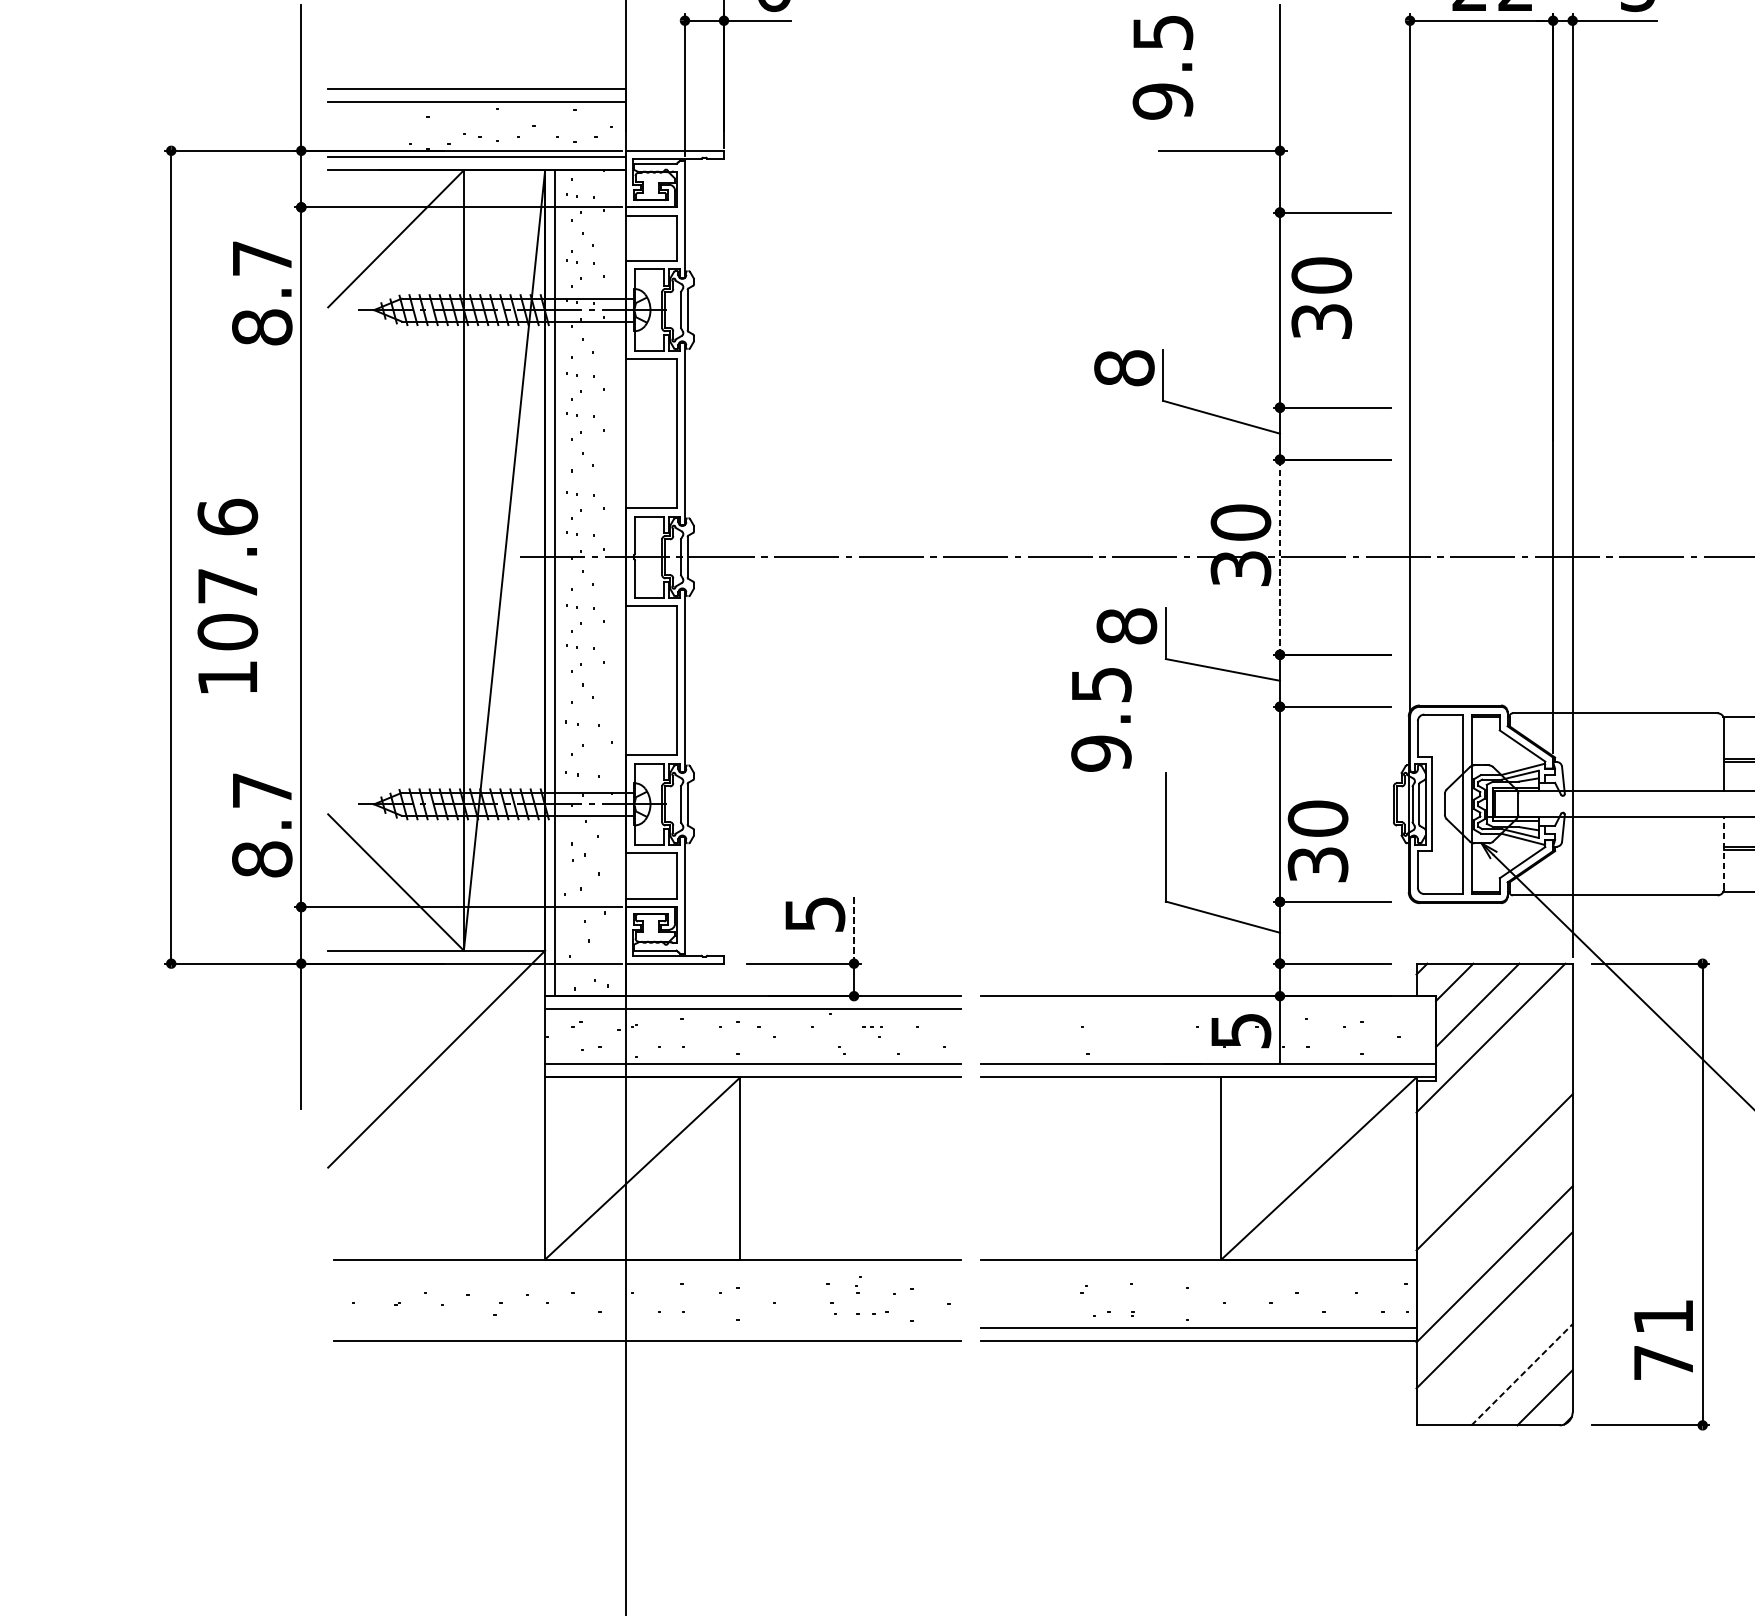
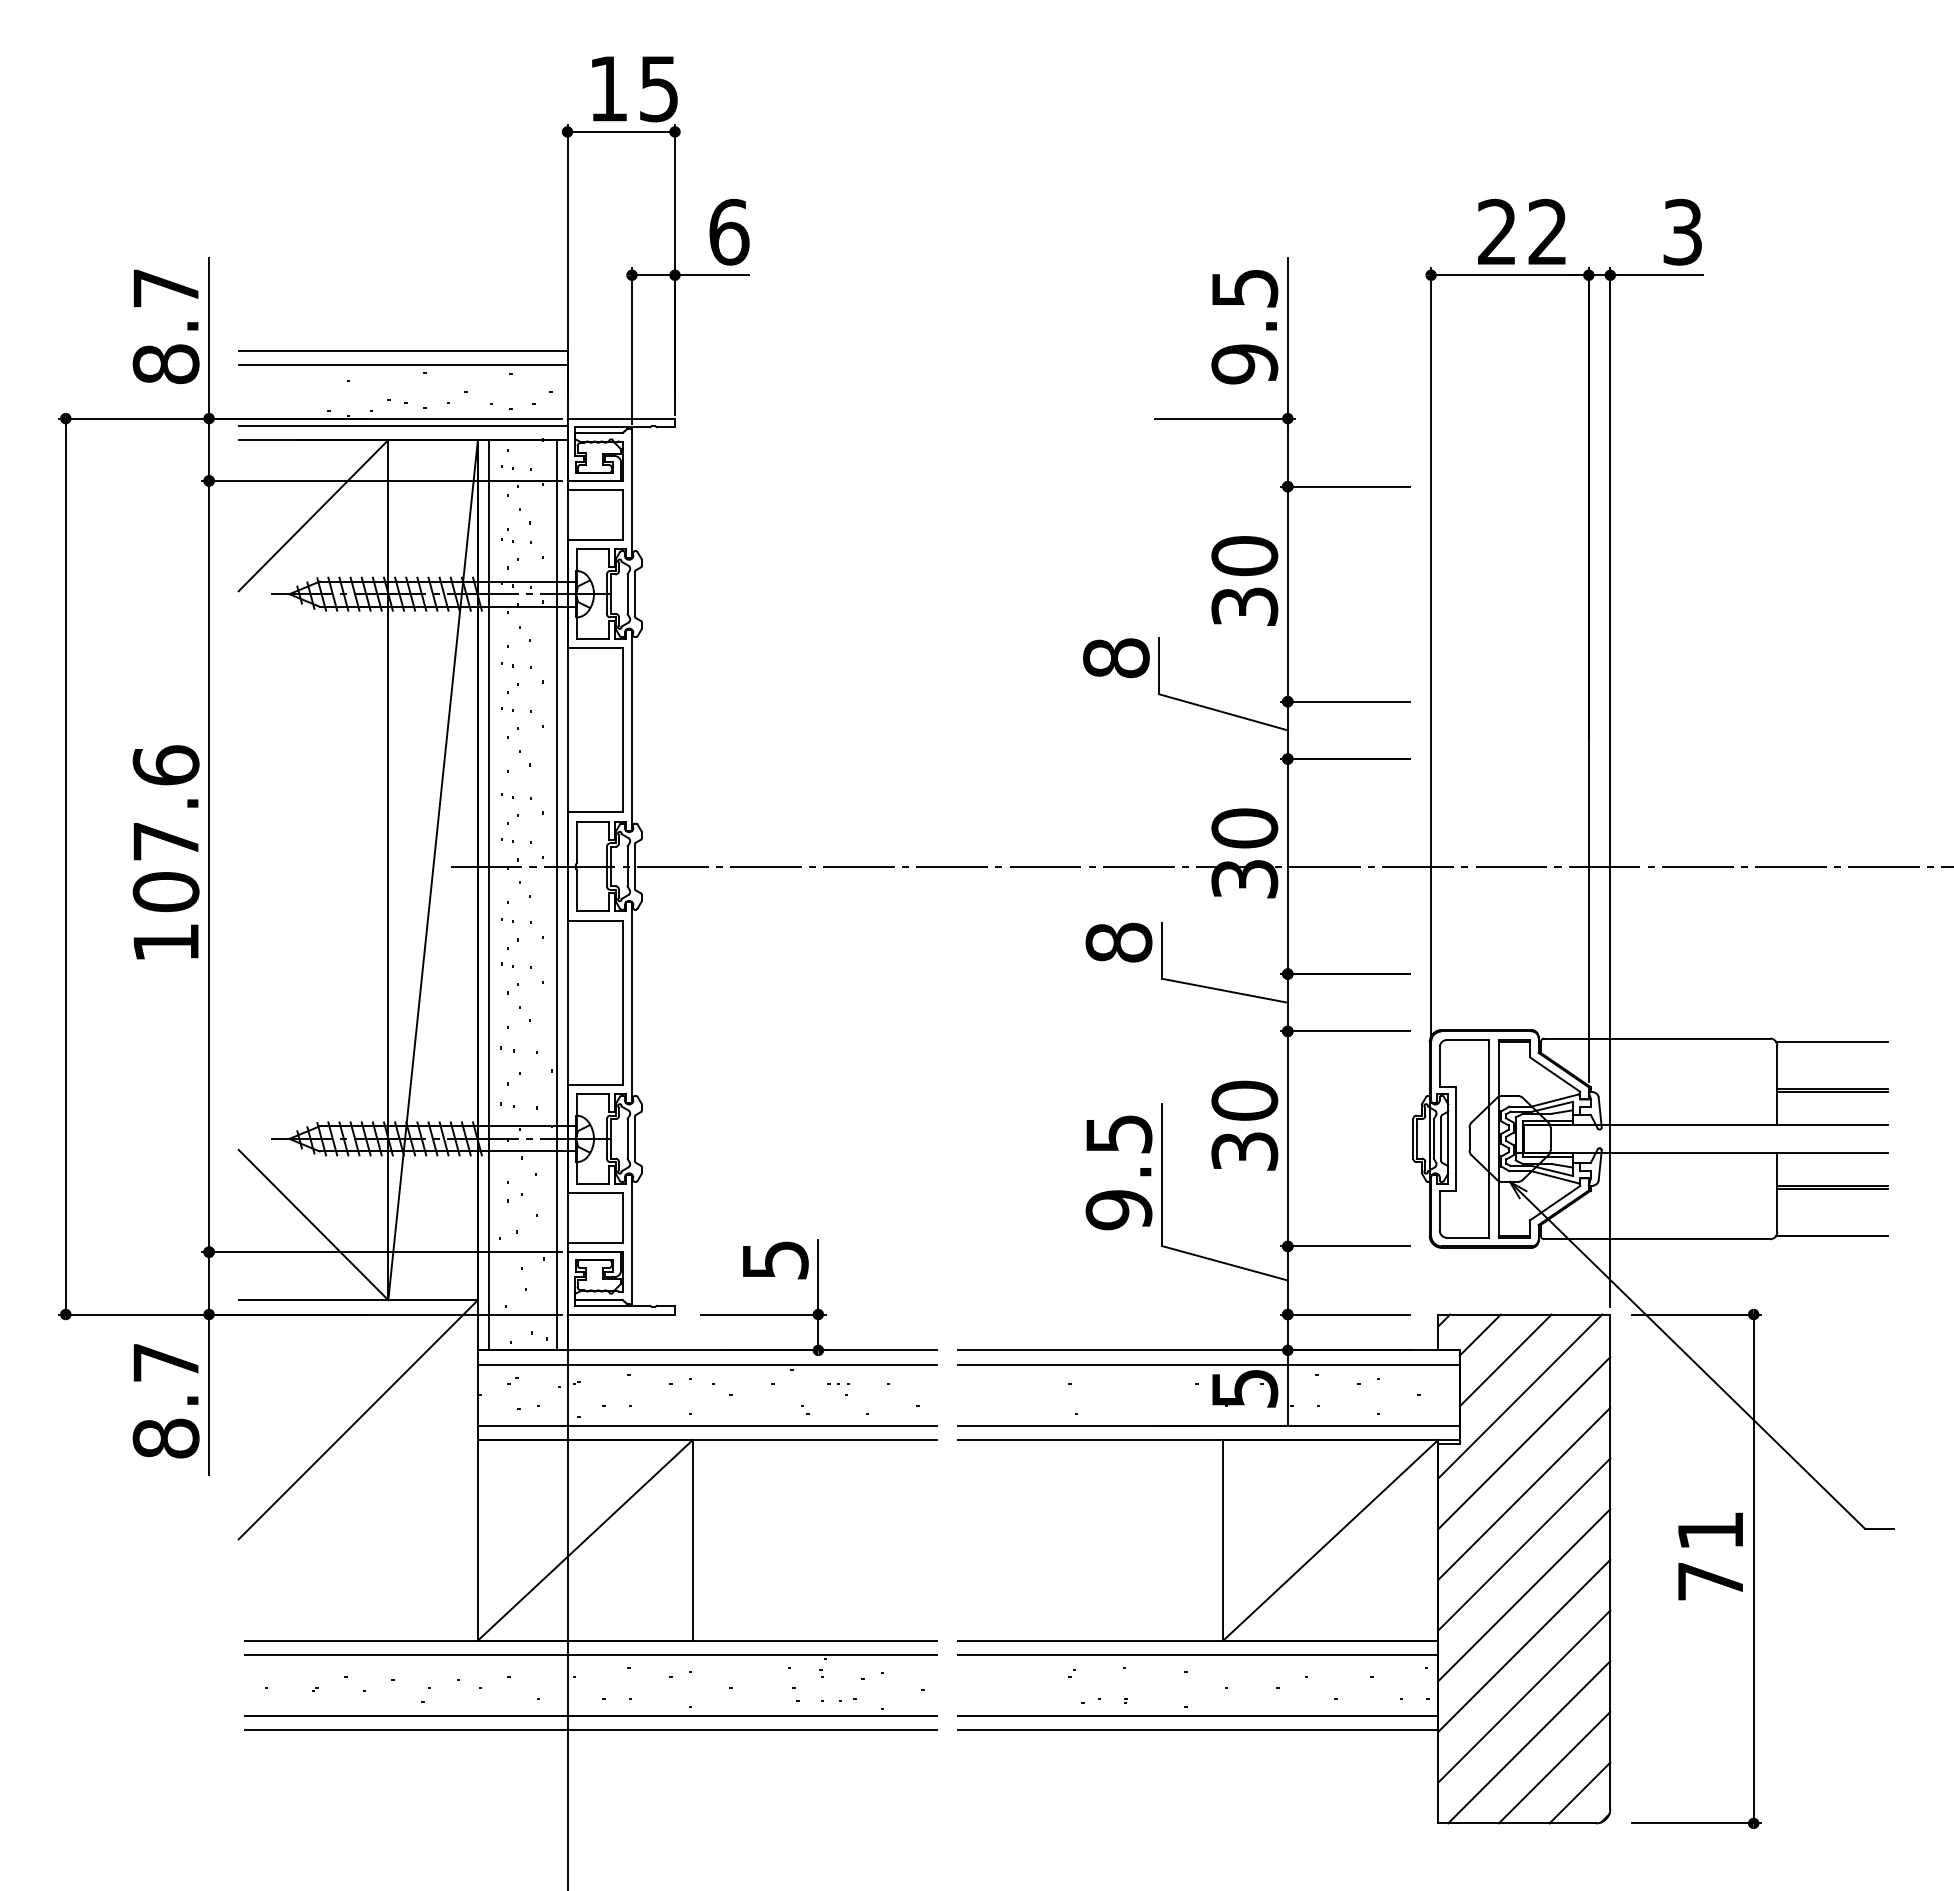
text: (1162, 68) -> (1244, 327), moved
text: (261, 293) -> (165, 326), moved
text: (1321, 297) -> (1244, 580), moved
line: (1279, 557) -> (1287, 866), dashed -> solid
line: (616, 583) -> (556, 895), added
text: (227, 596) -> (165, 852), moved
text: (1100, 719) -> (1118, 1172), moved
text: (261, 825) -> (165, 1401), moved
text: (1317, 841) -> (1244, 1125), moved
line: (1724, 852) -> (1777, 1192), dashed -> solid
line: (854, 929) -> (818, 1276), dashed -> solid
line: (1208, 1009) -> (1208, 1364), added
line: (1494, 1080) -> (1524, 1443), added
line: (1494, 1126) -> (1524, 1493), added
line: (1494, 1218) -> (1524, 1595), added
line: (647, 1272) -> (590, 1654), added
line: (1198, 1272) -> (1198, 1654), added
line: (647, 1327) -> (590, 1715), added
text: (1663, 1340) -> (1710, 1556), moved
line: (1499, 1351) -> (1529, 1742), added
line: (1521, 1374) -> (1554, 1767), dashed -> solid

